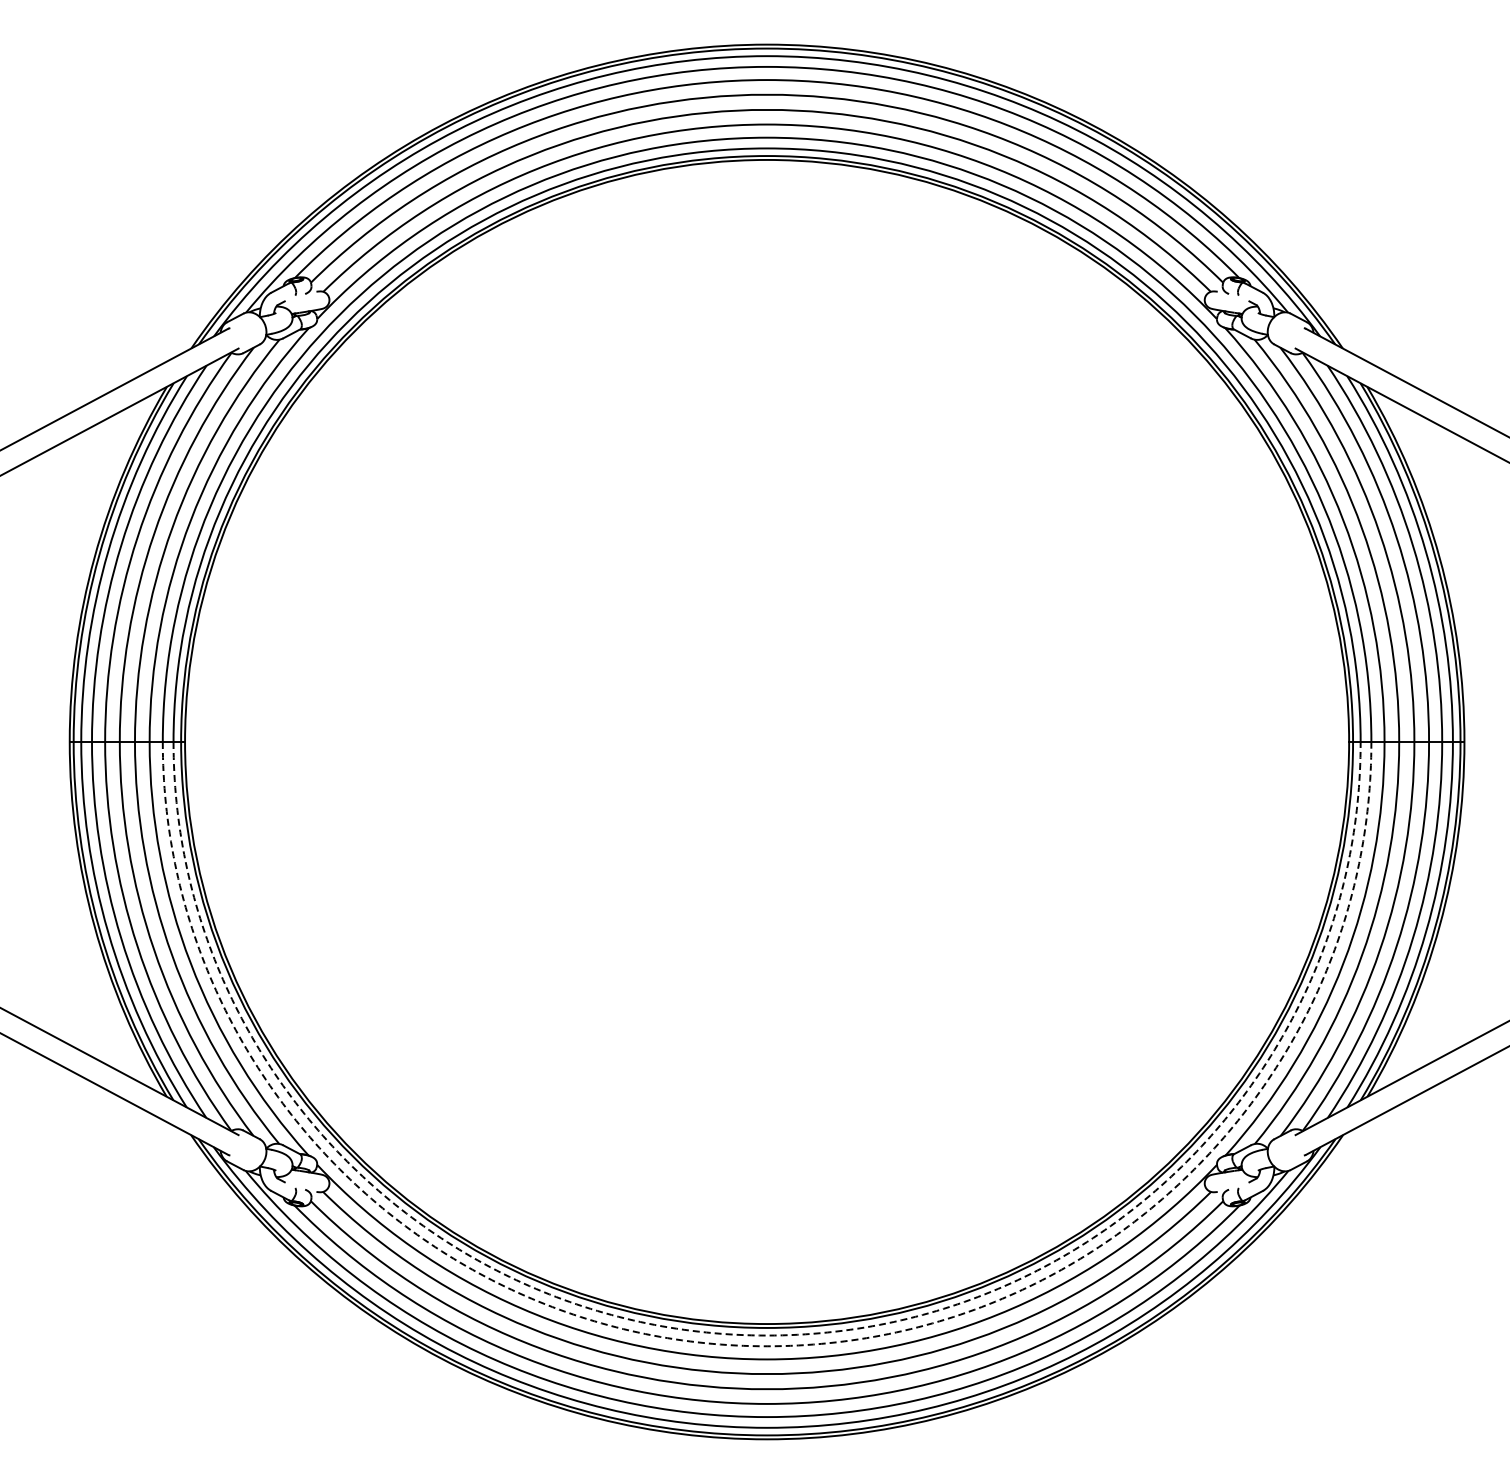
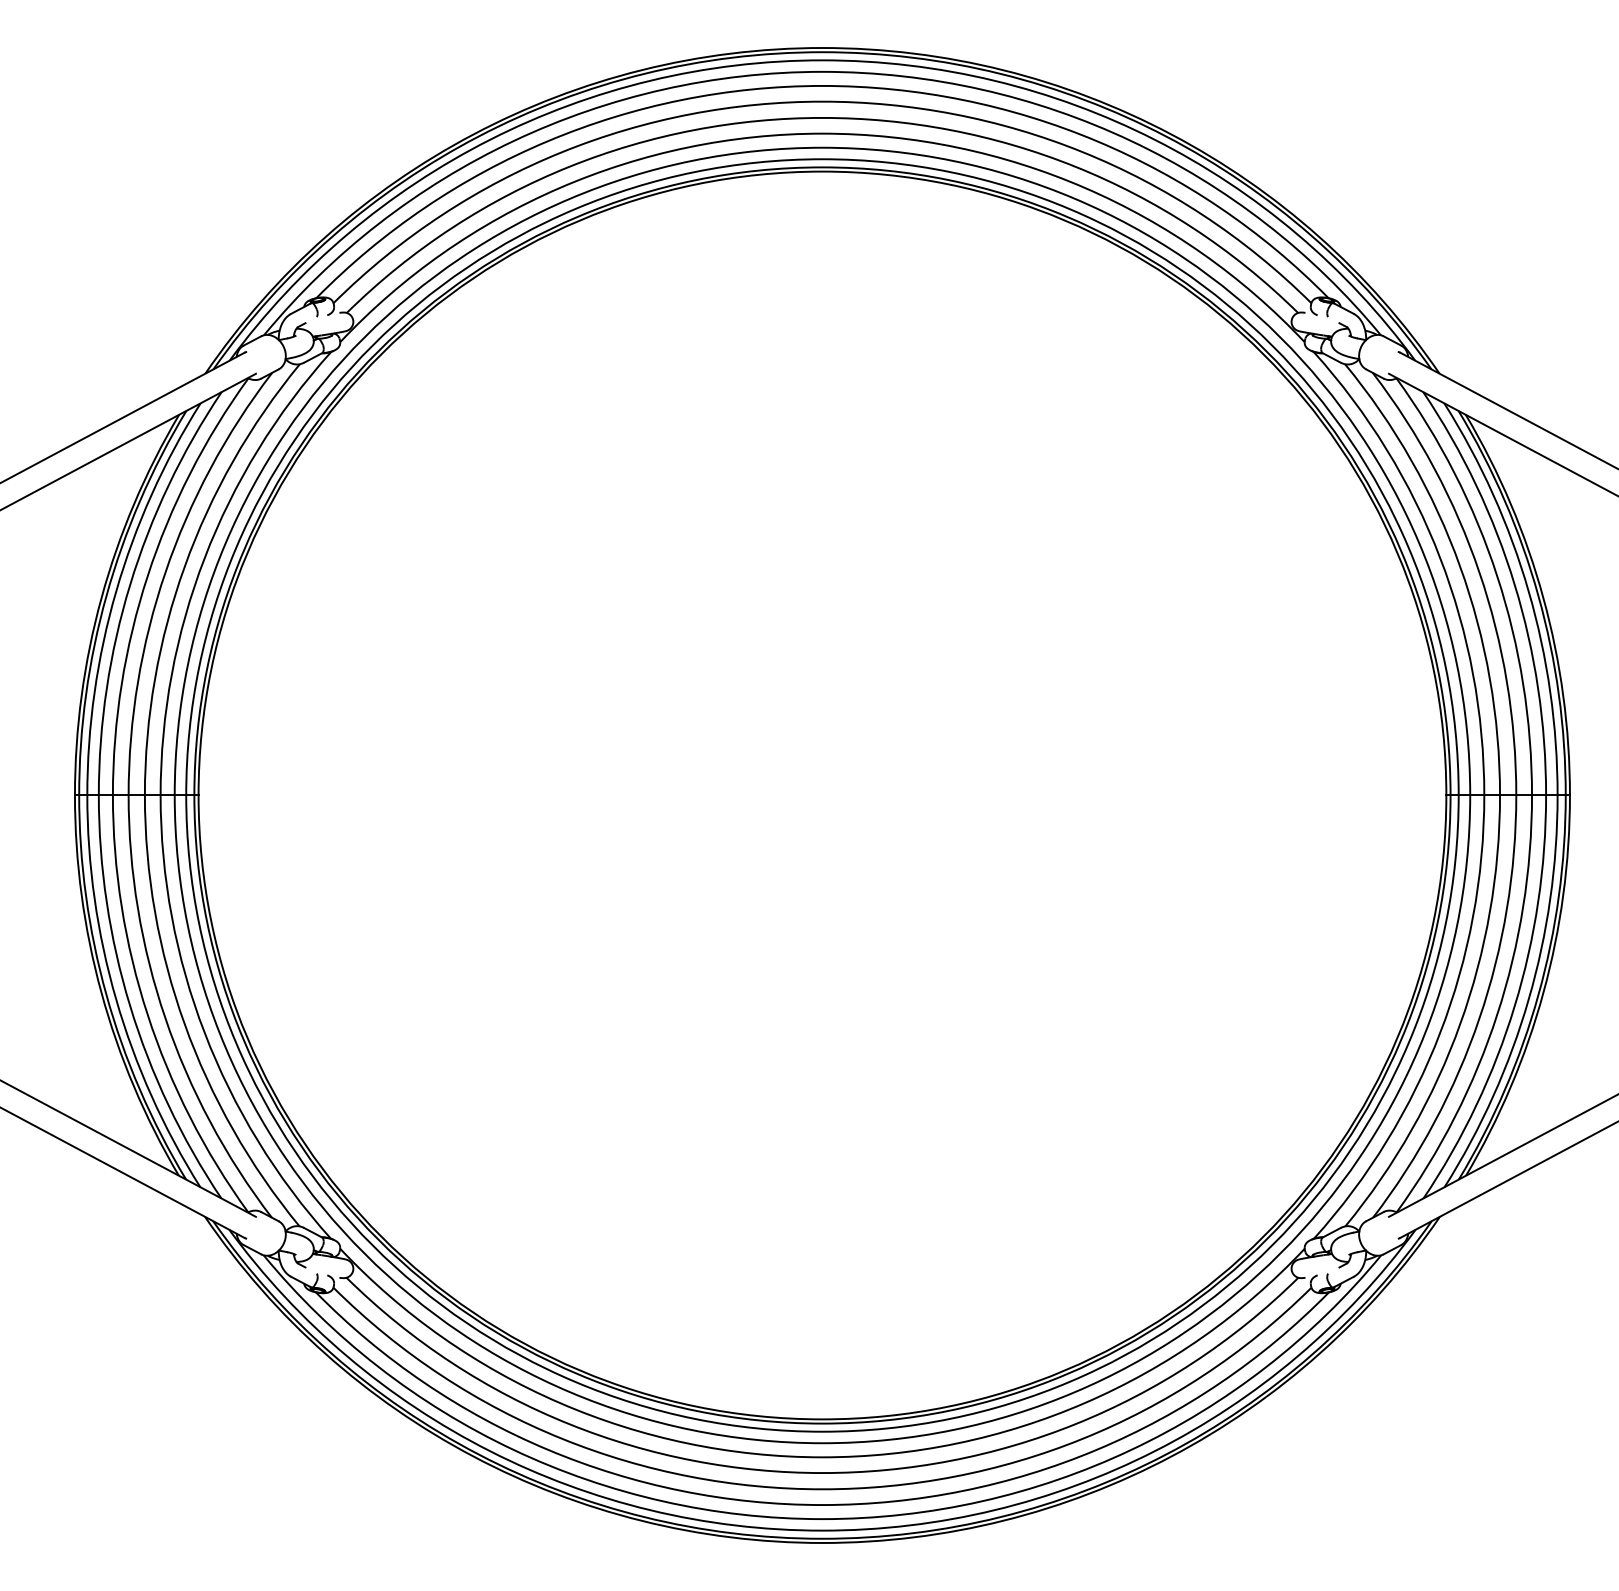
arc: (767, 1335) -> (822, 1431), dashed -> solid
arc: (767, 1346) -> (822, 1443), dashed -> solid

